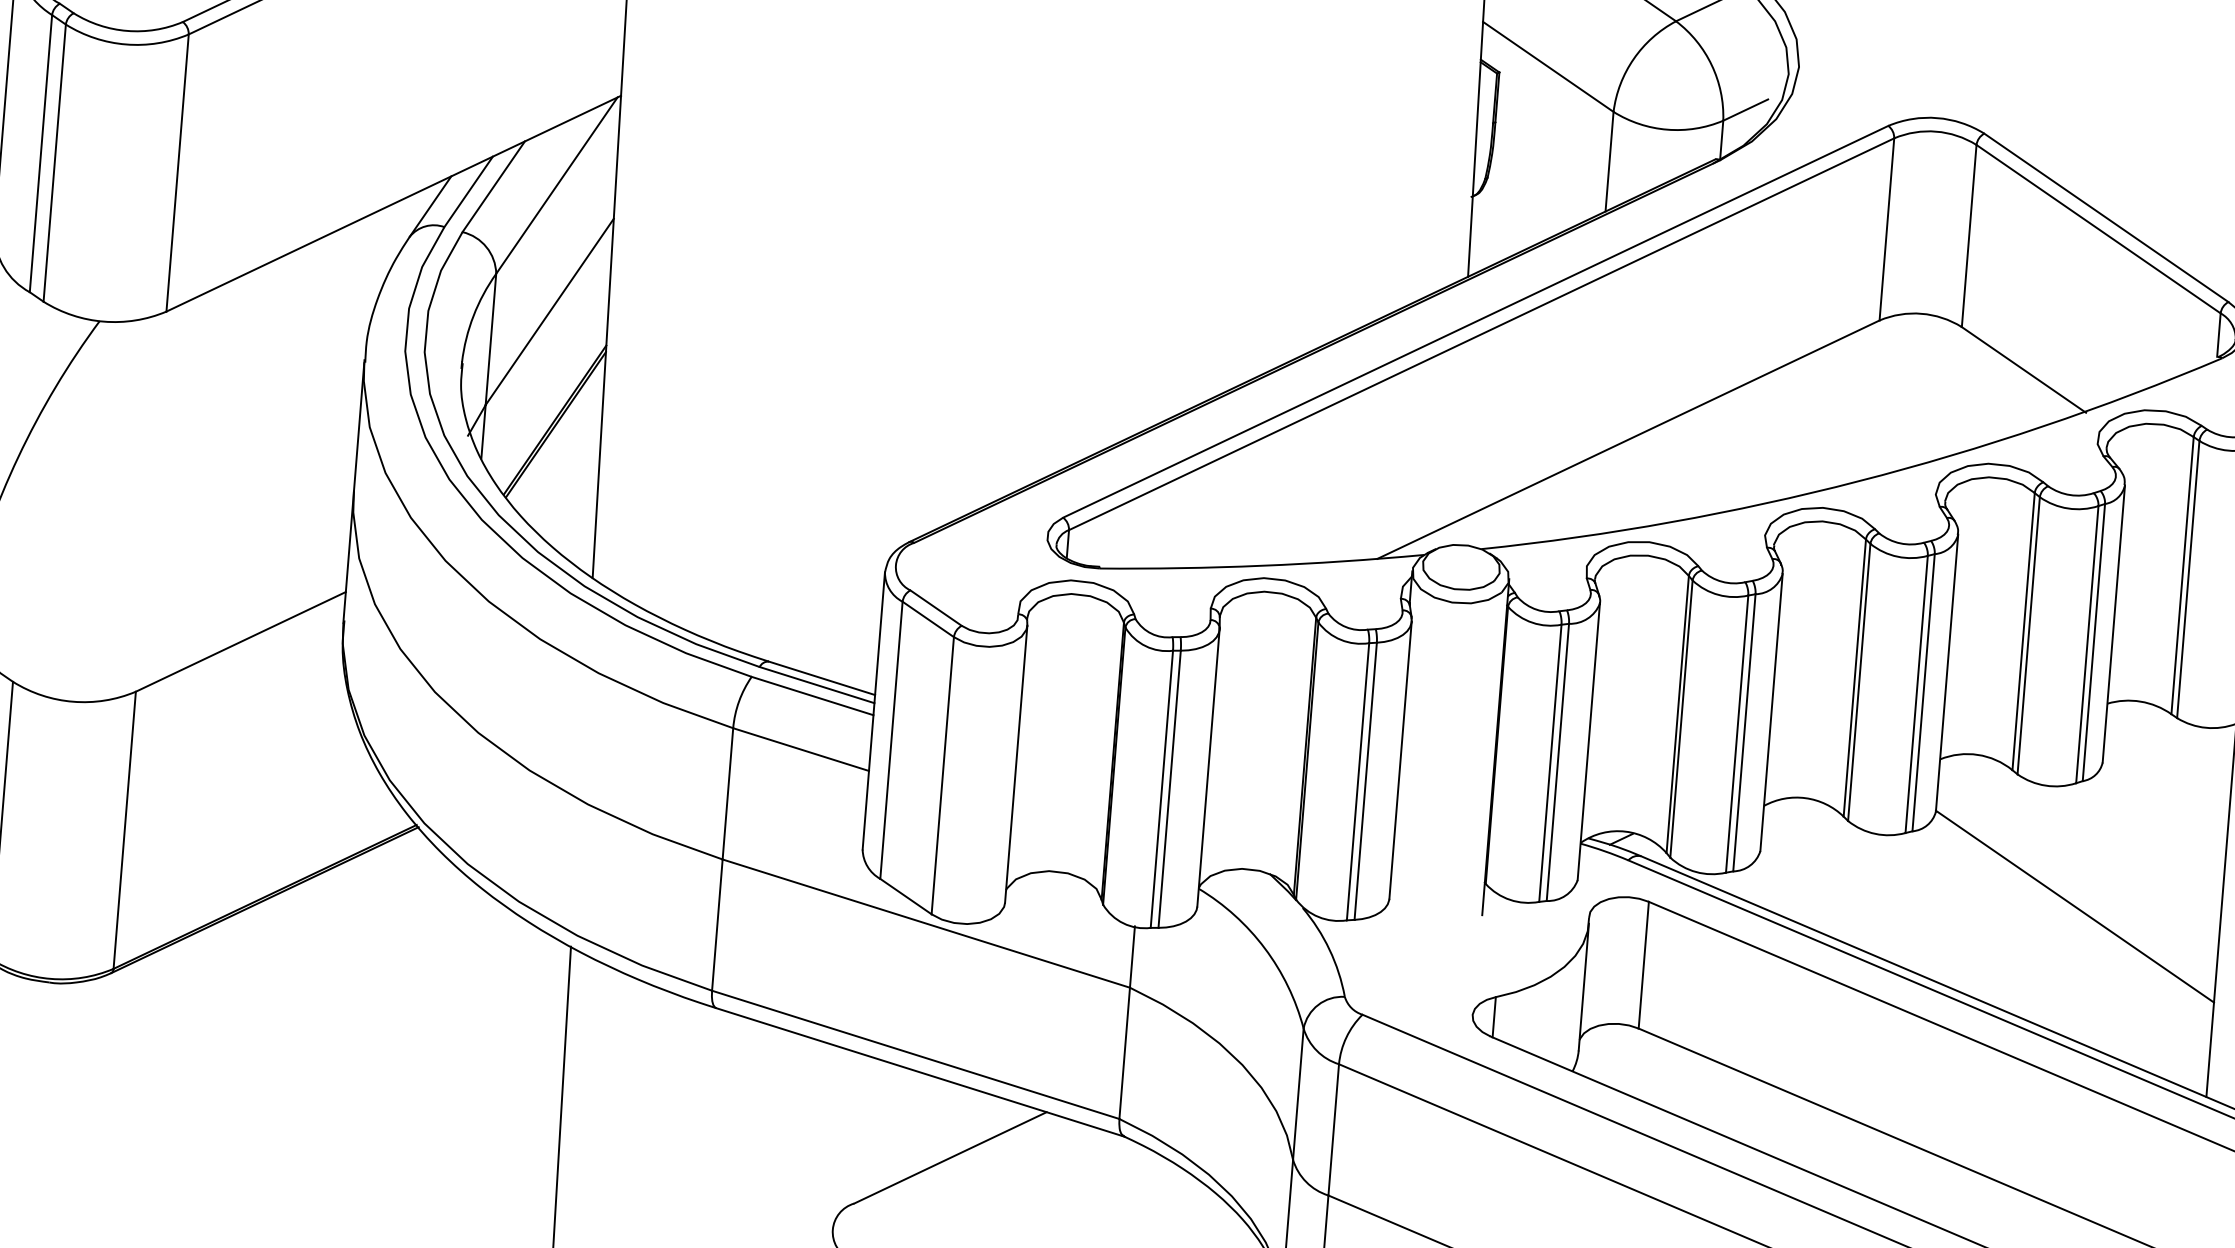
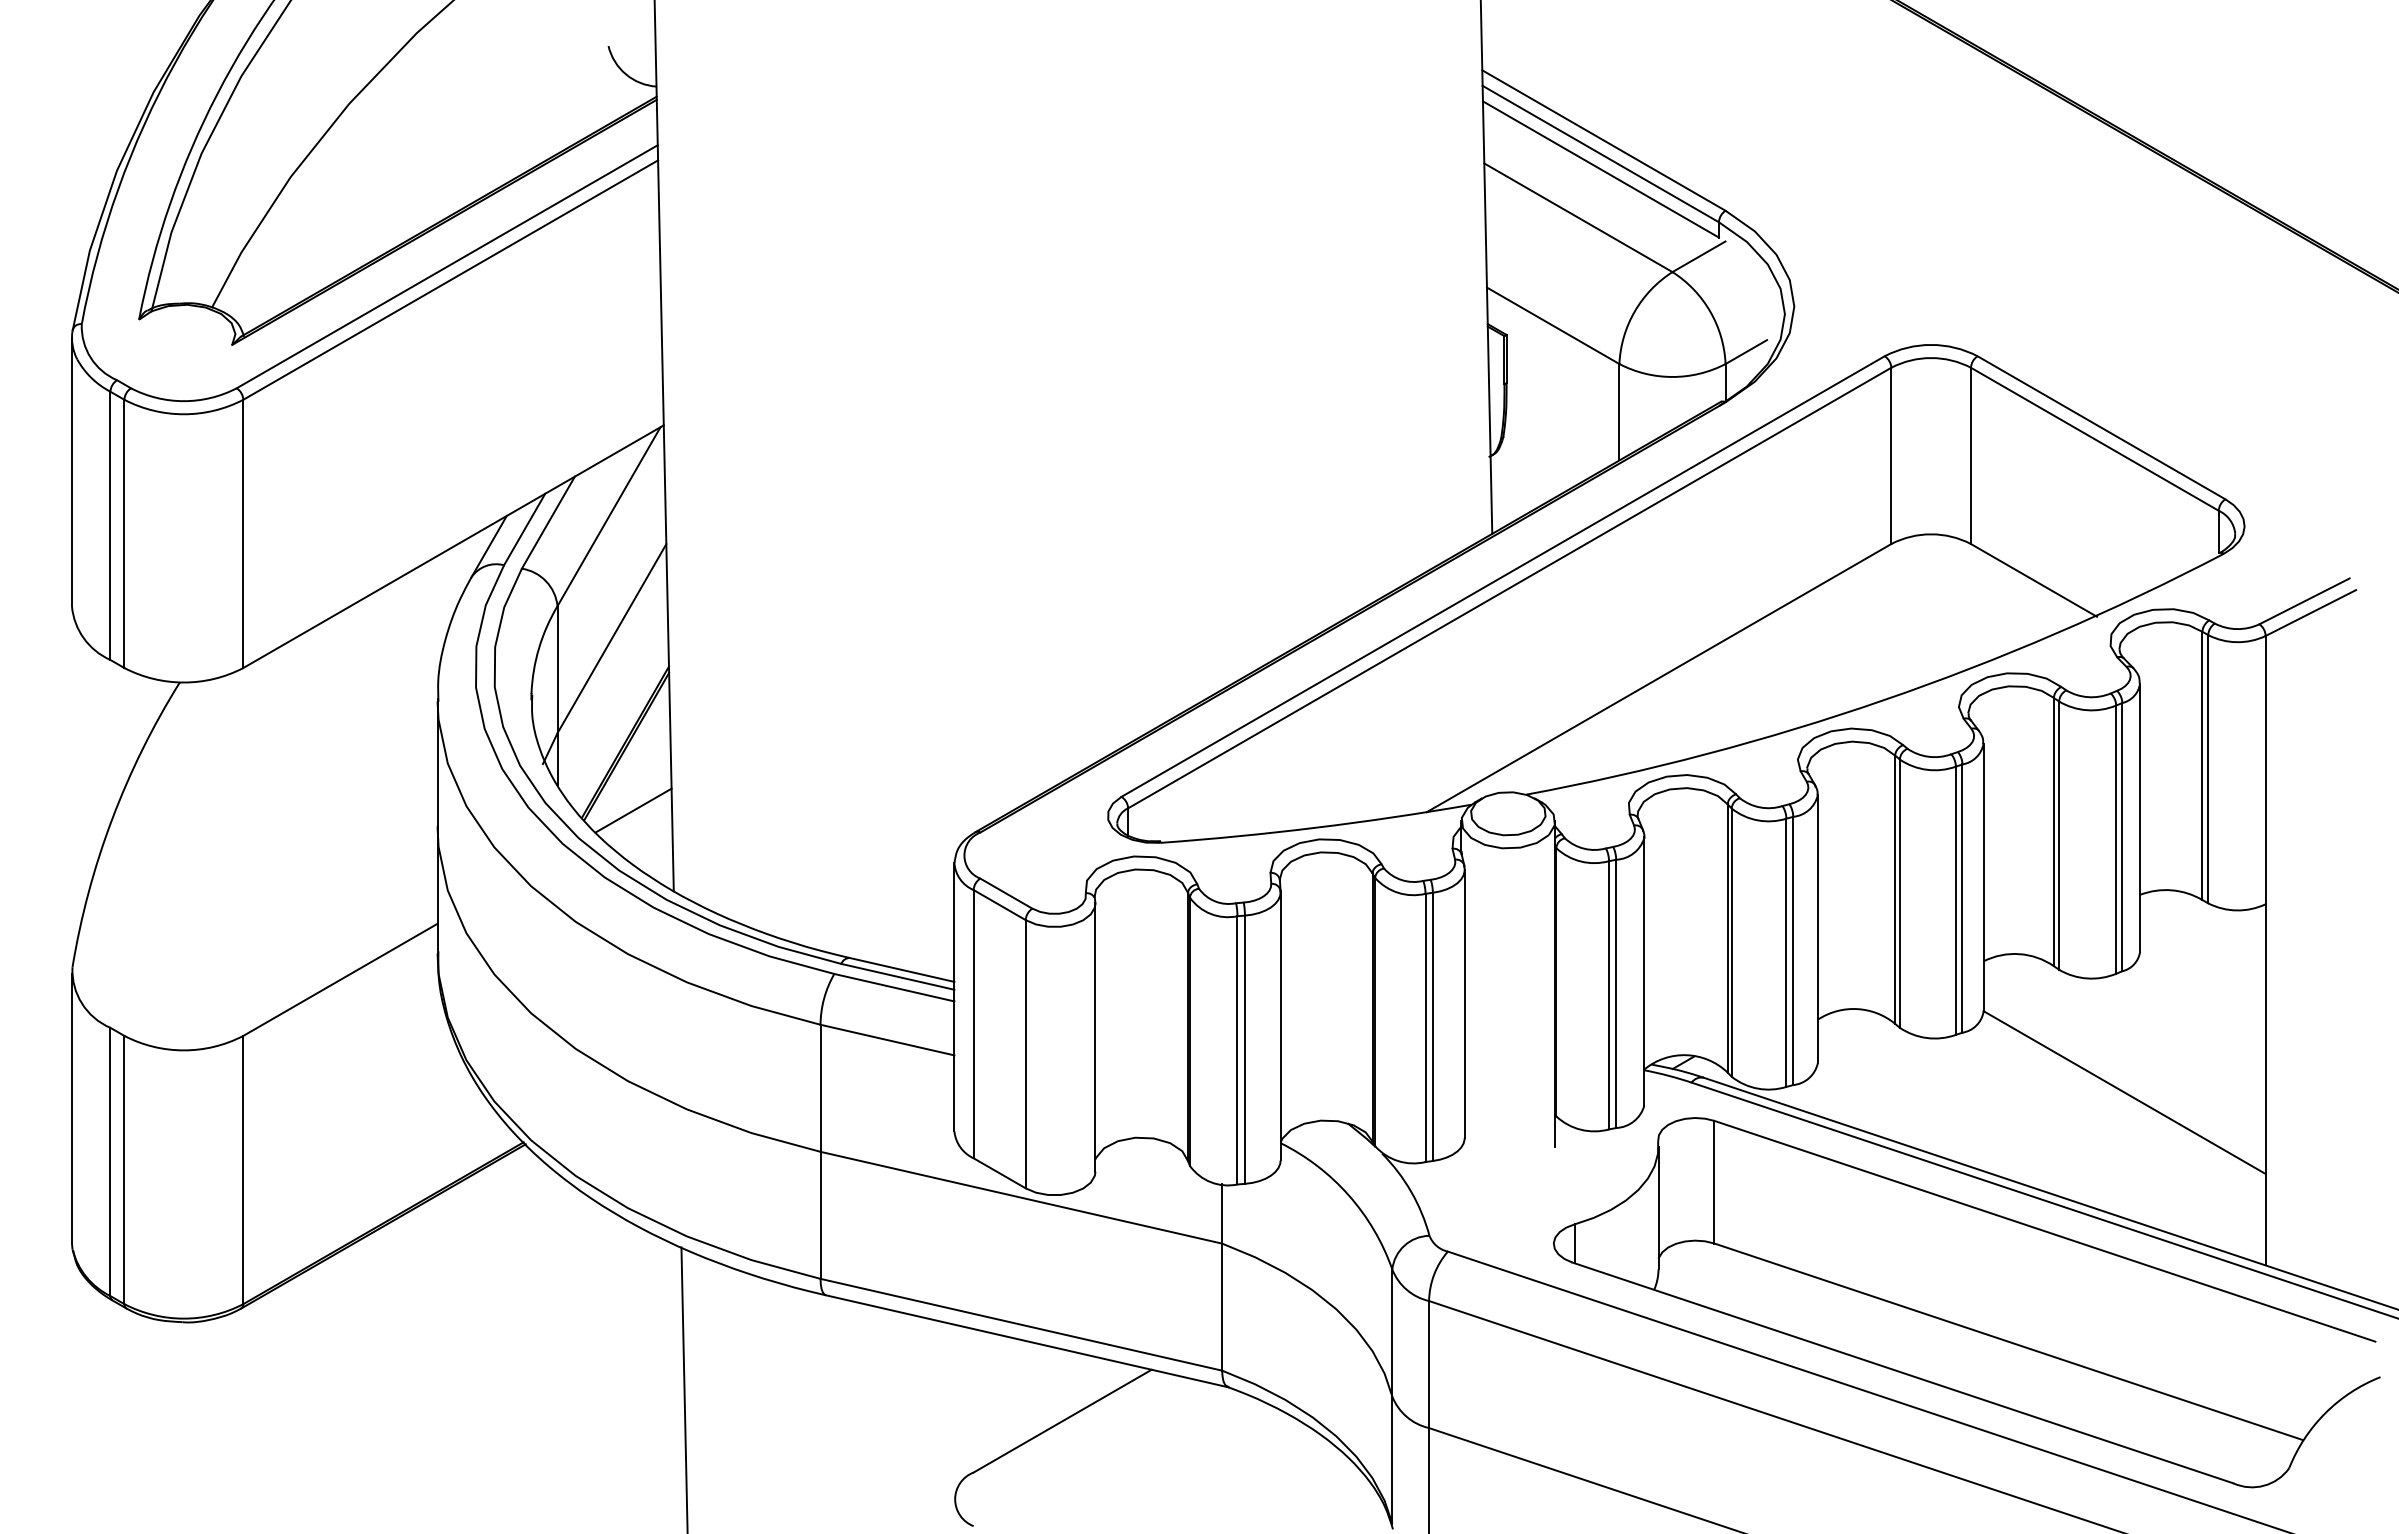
line: (557, 491) -> (633, 810), added

